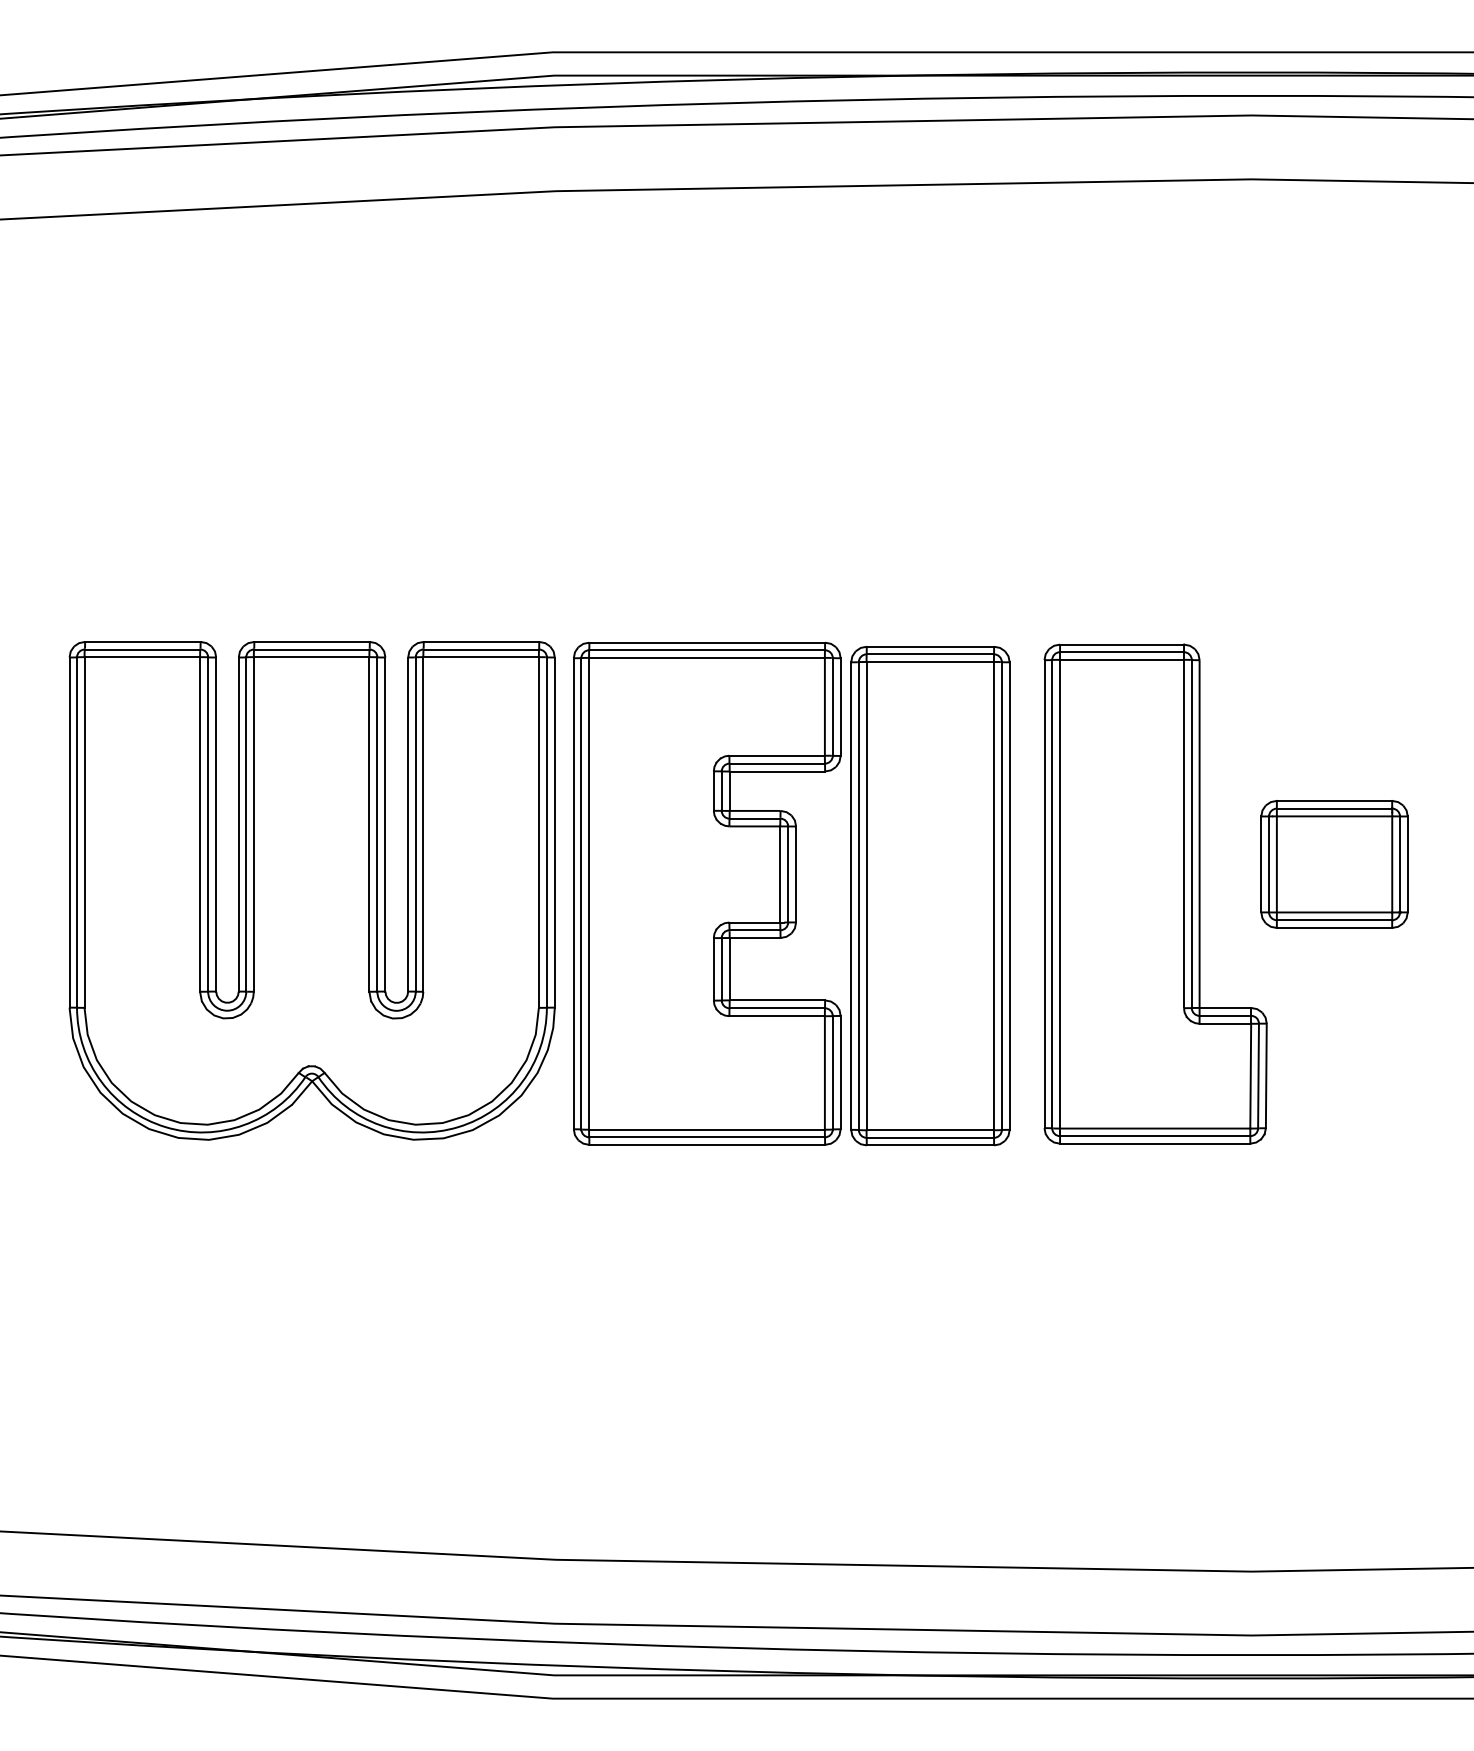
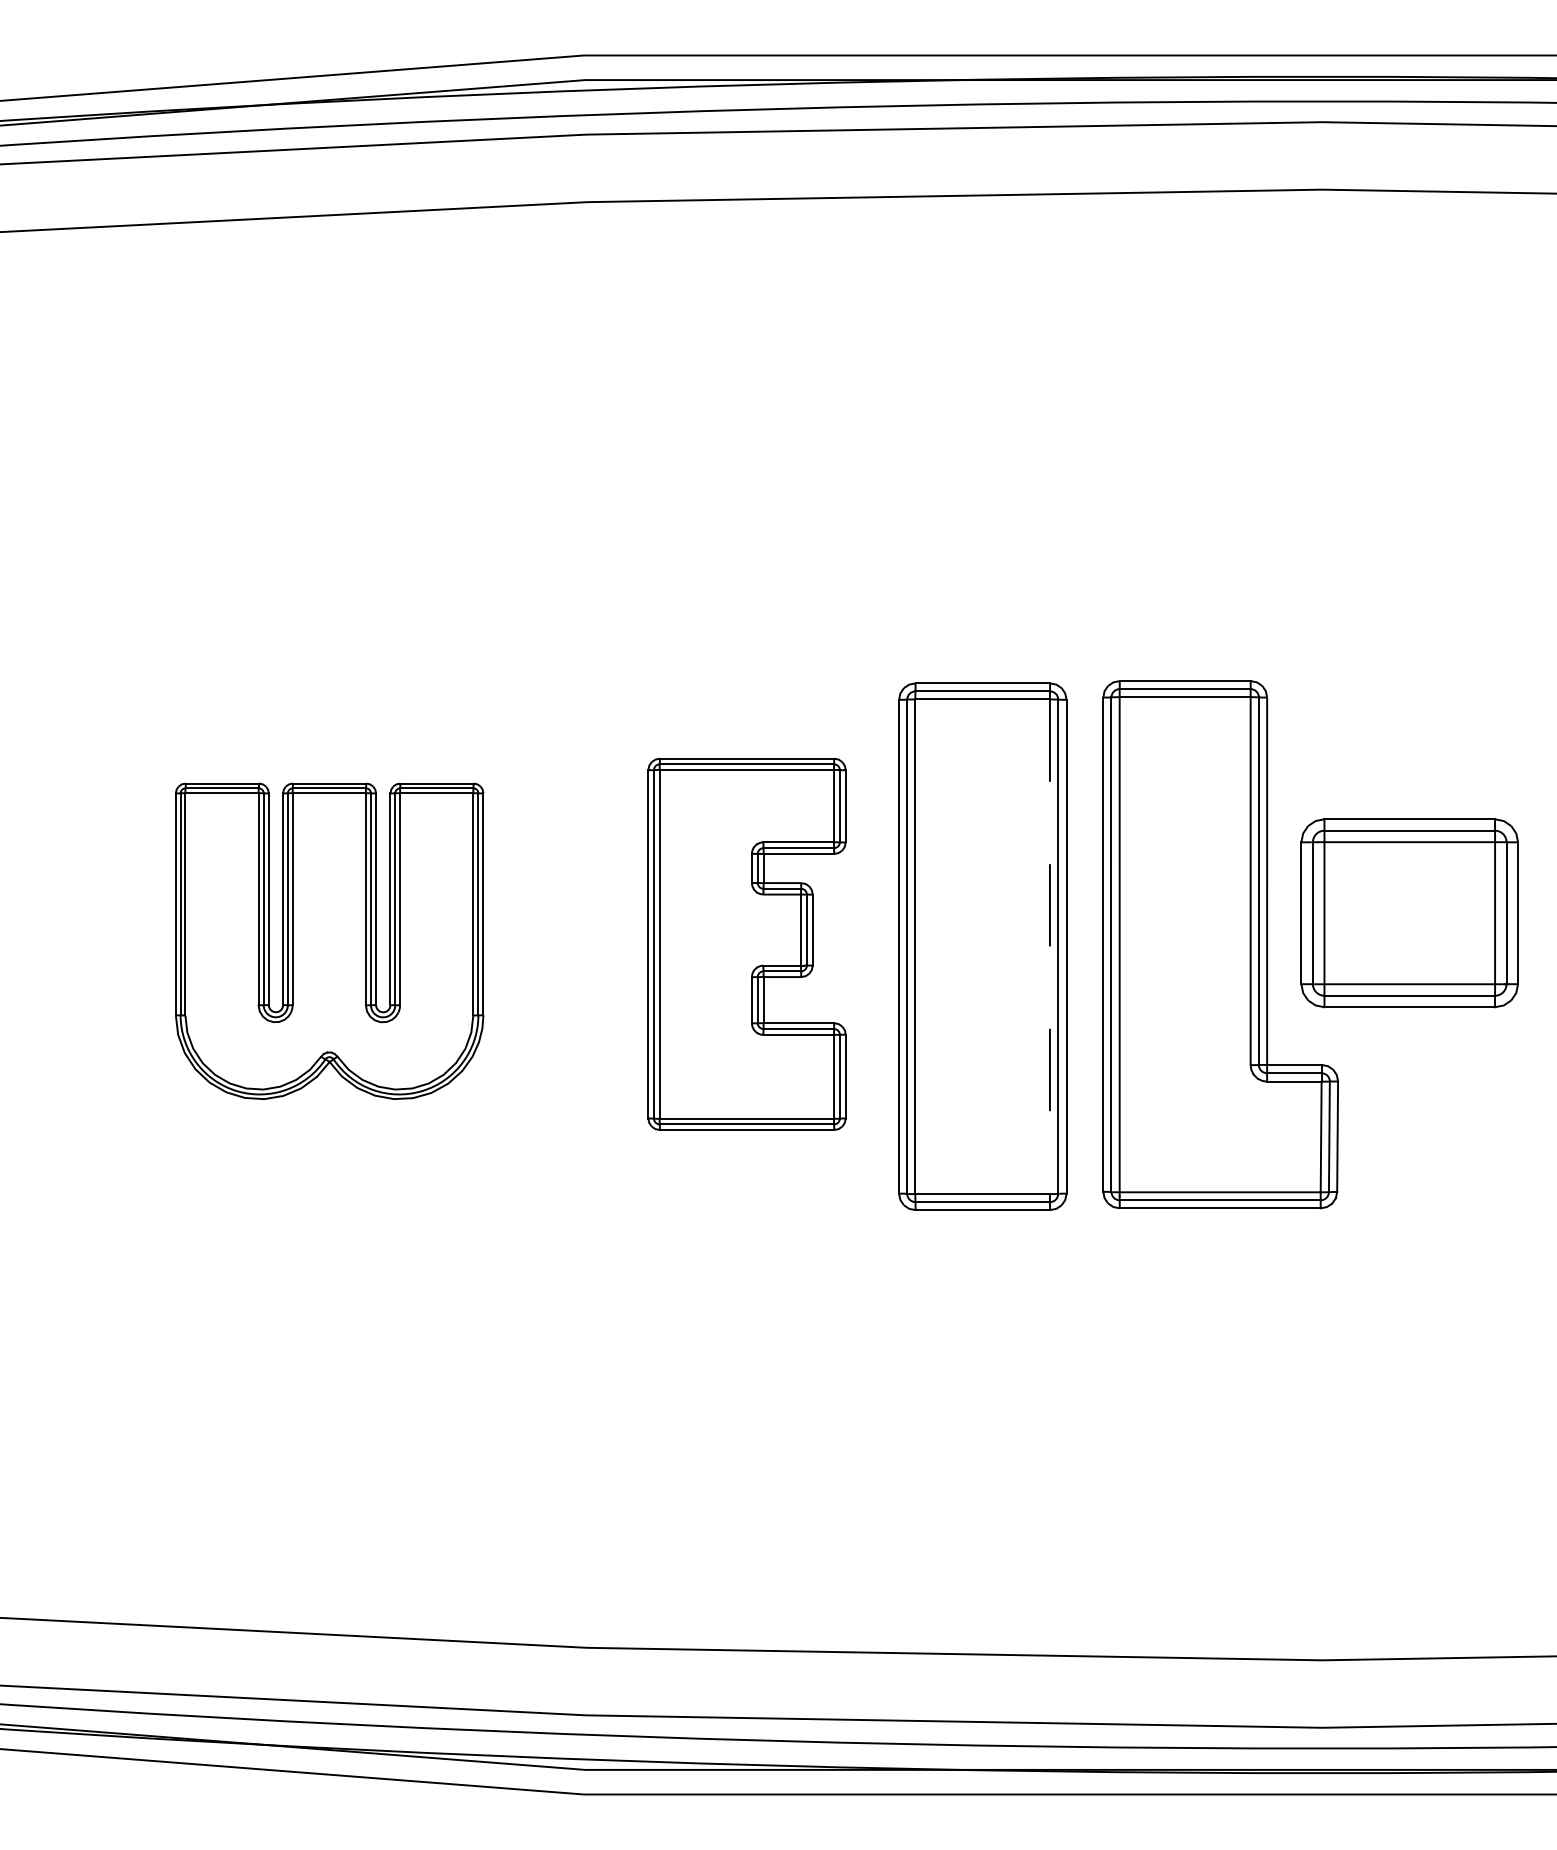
part: (1334, 864) -> (1409, 913), size x1.4
part: (311, 891) -> (329, 941), size x0.6
part: (706, 893) -> (746, 944), size x0.7
line: (993, 898) -> (1049, 949), solid -> dashed

